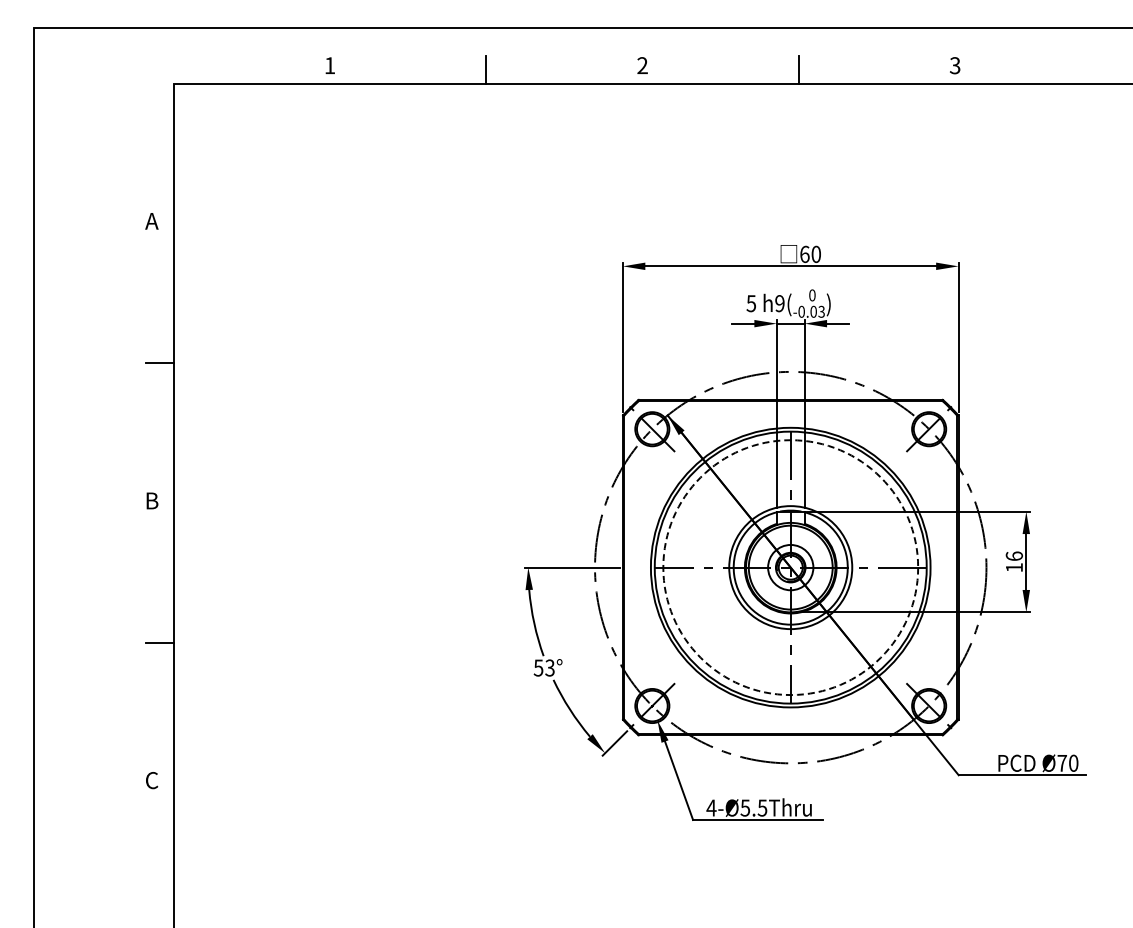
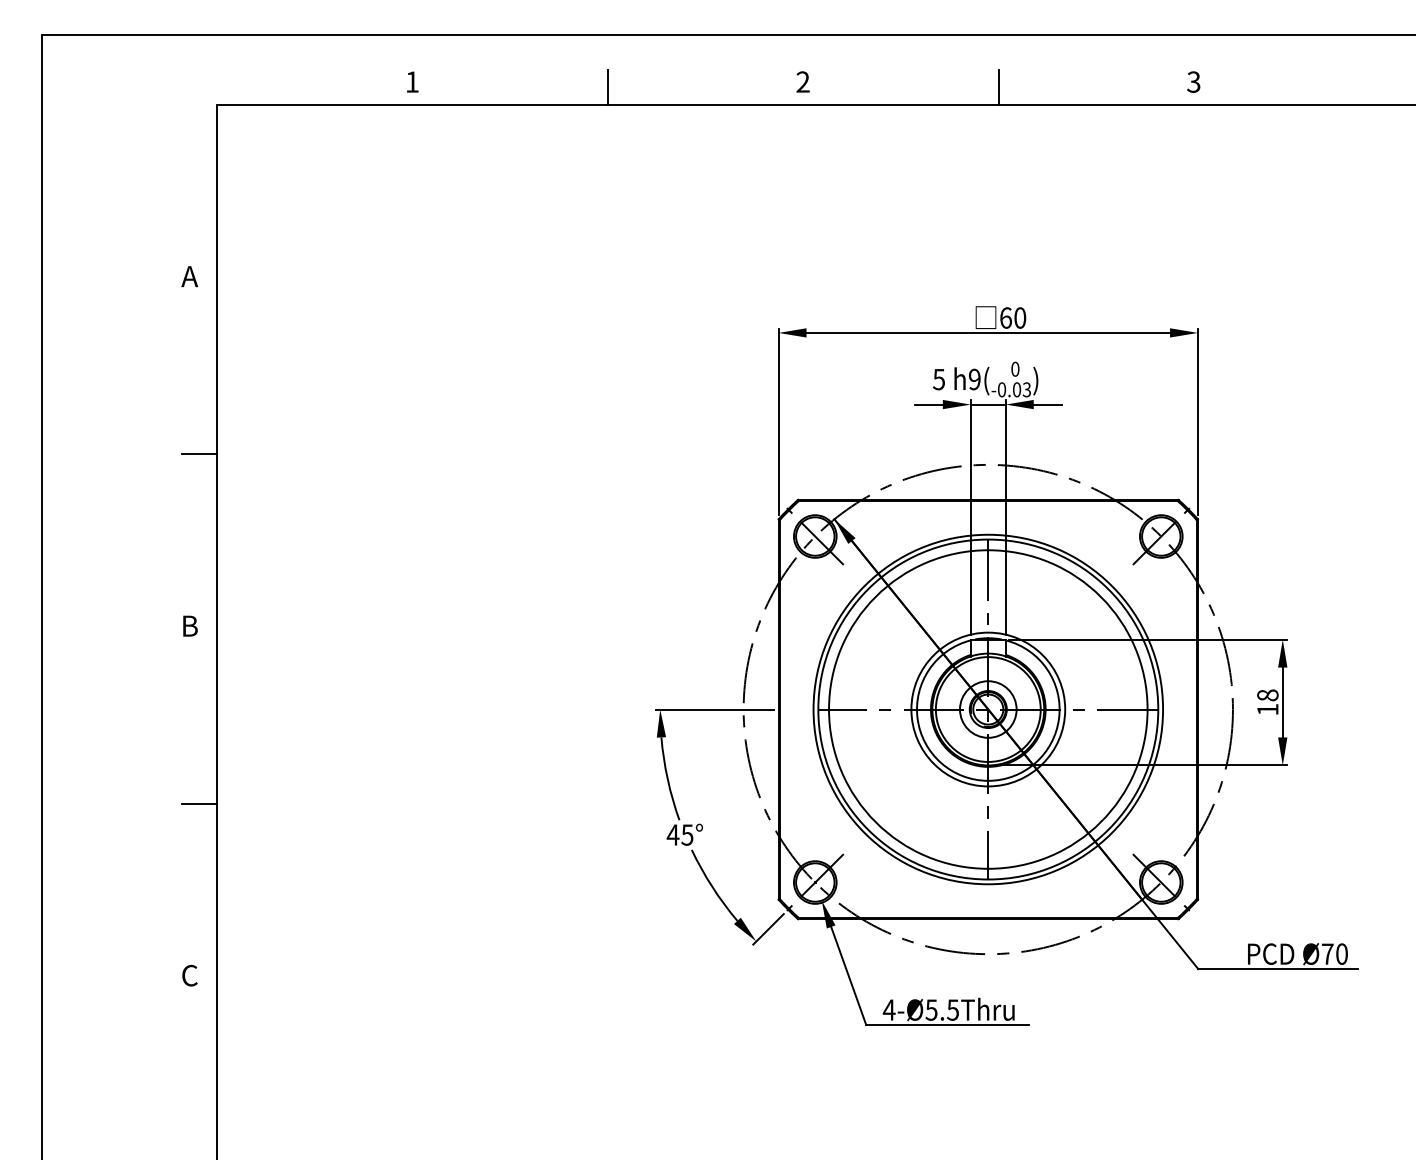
text: (1013, 555) -> (1266, 694), 16 -> 18
circle: (790, 567) -> (988, 709), dashed -> solid
text: (543, 667) -> (679, 834), 53° -> 45°

